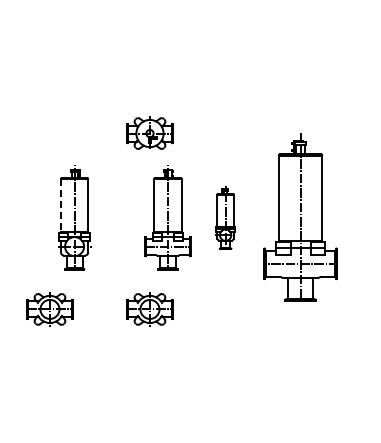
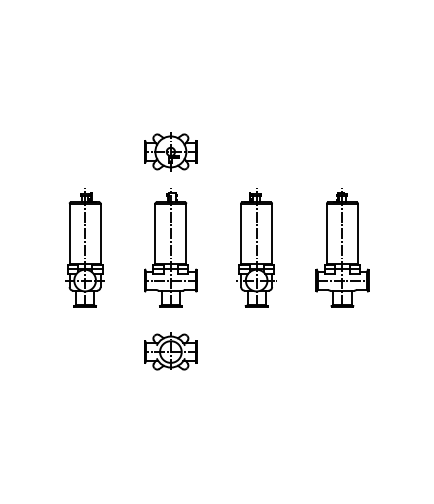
line: (61, 205) -> (70, 233), dashed -> solid
part: (167, 217) -> (170, 247), moved
part: (225, 217) -> (256, 247), size x1.67
part: (300, 217) -> (342, 247), size x0.62
part: (49, 309) -> (56, 352), removed

